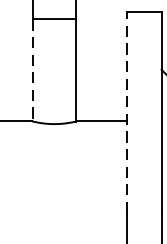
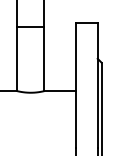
line: (33, 70) -> (17, 59), dashed -> solid
line: (126, 112) -> (75, 85), dashed -> solid

